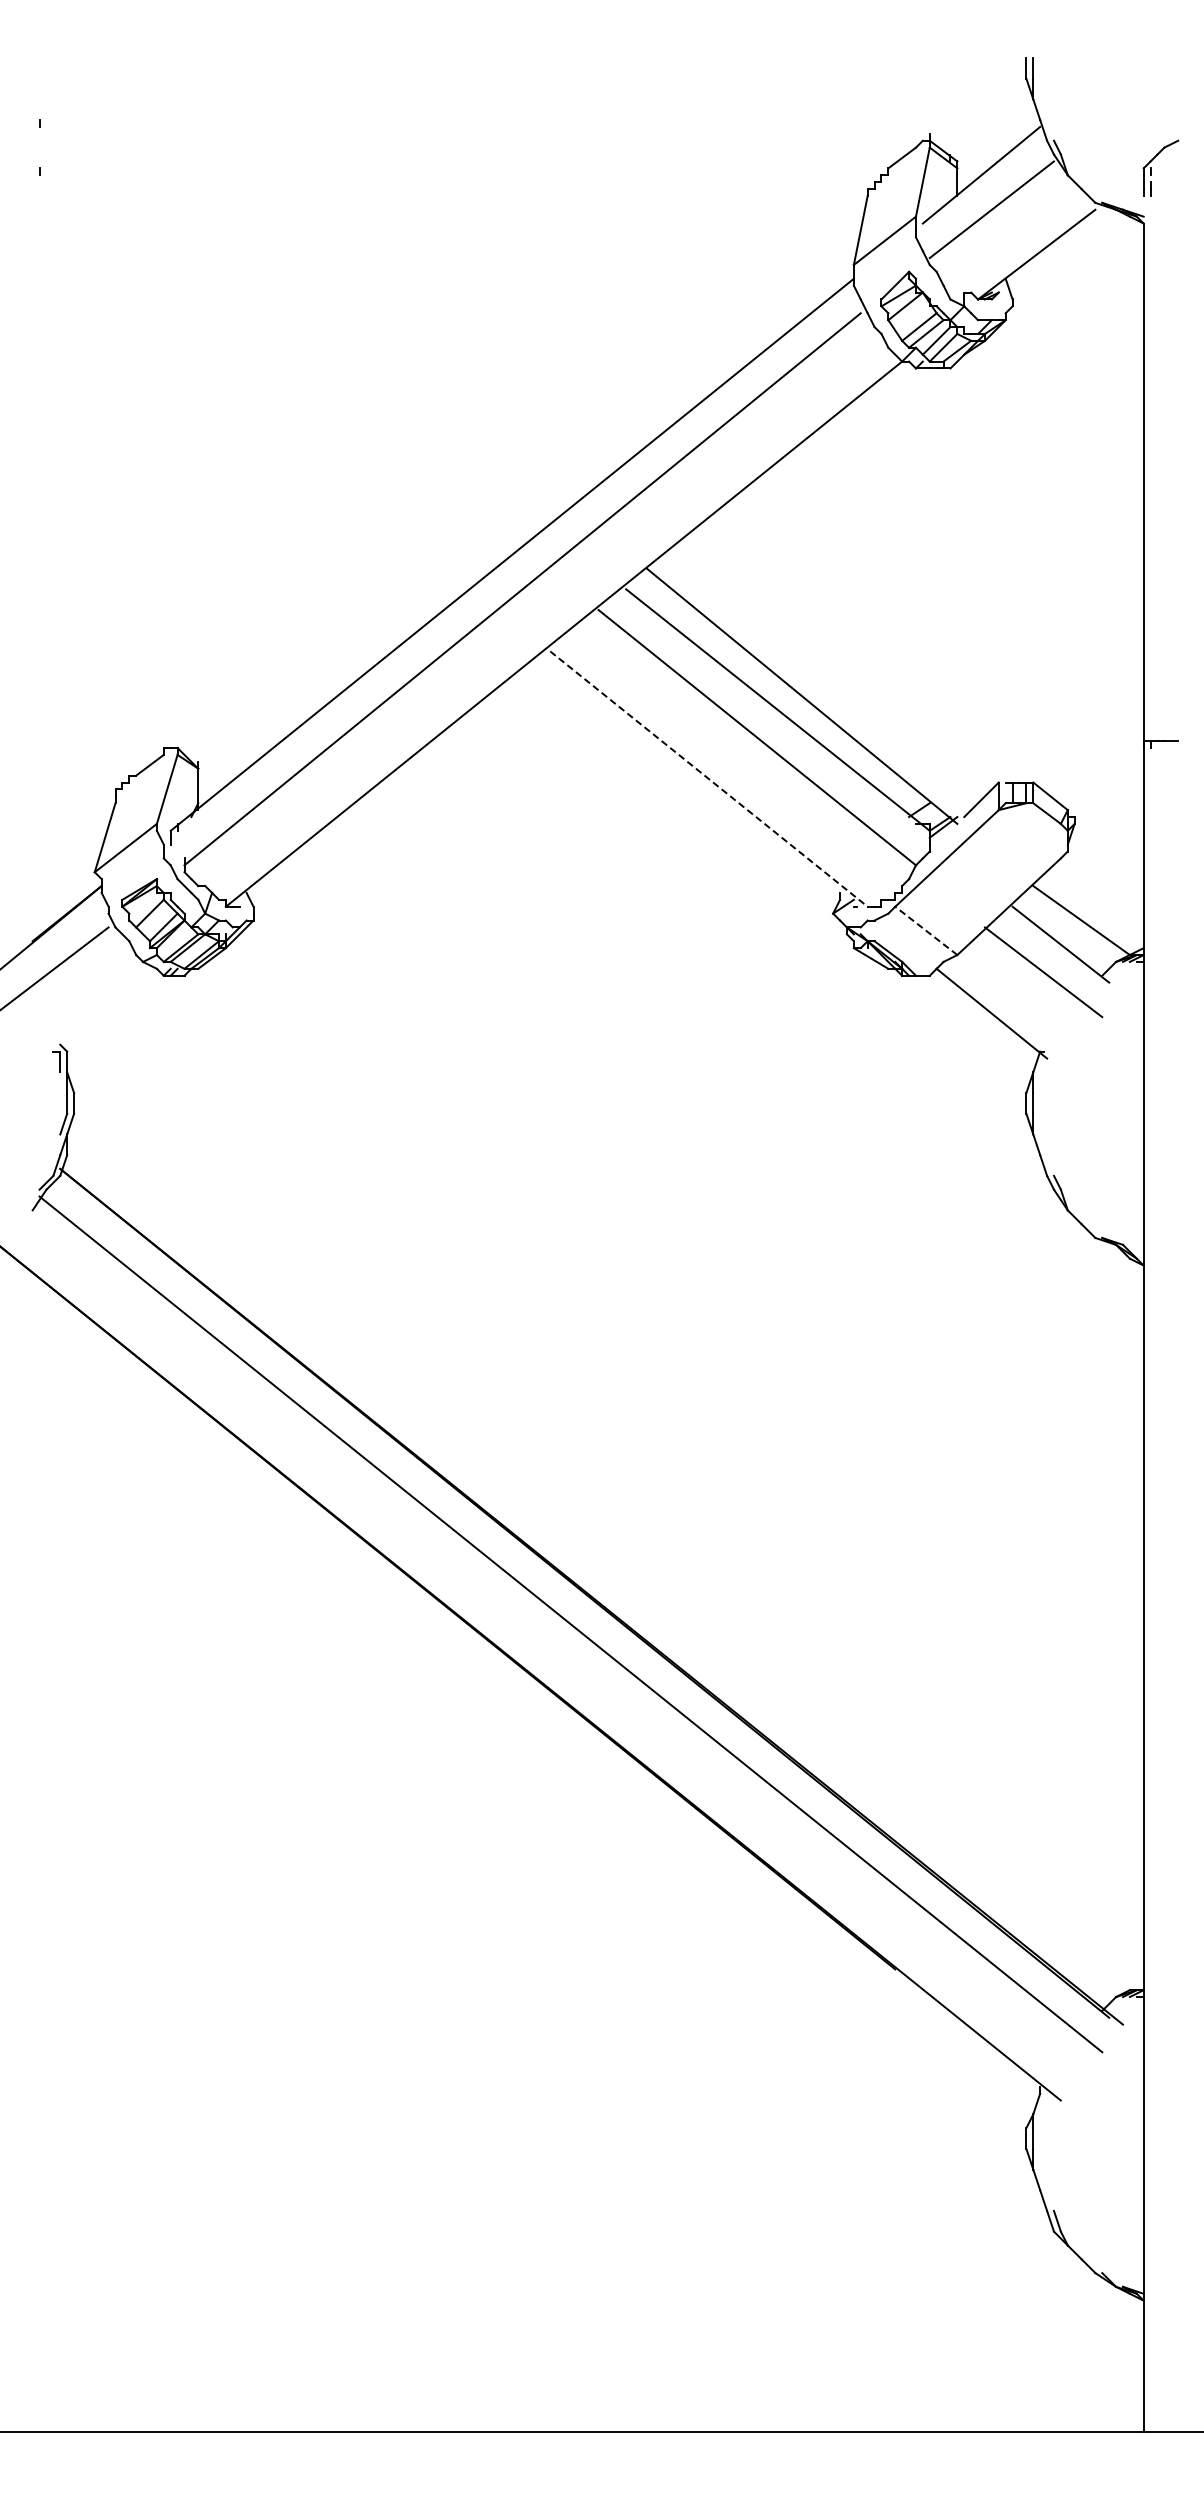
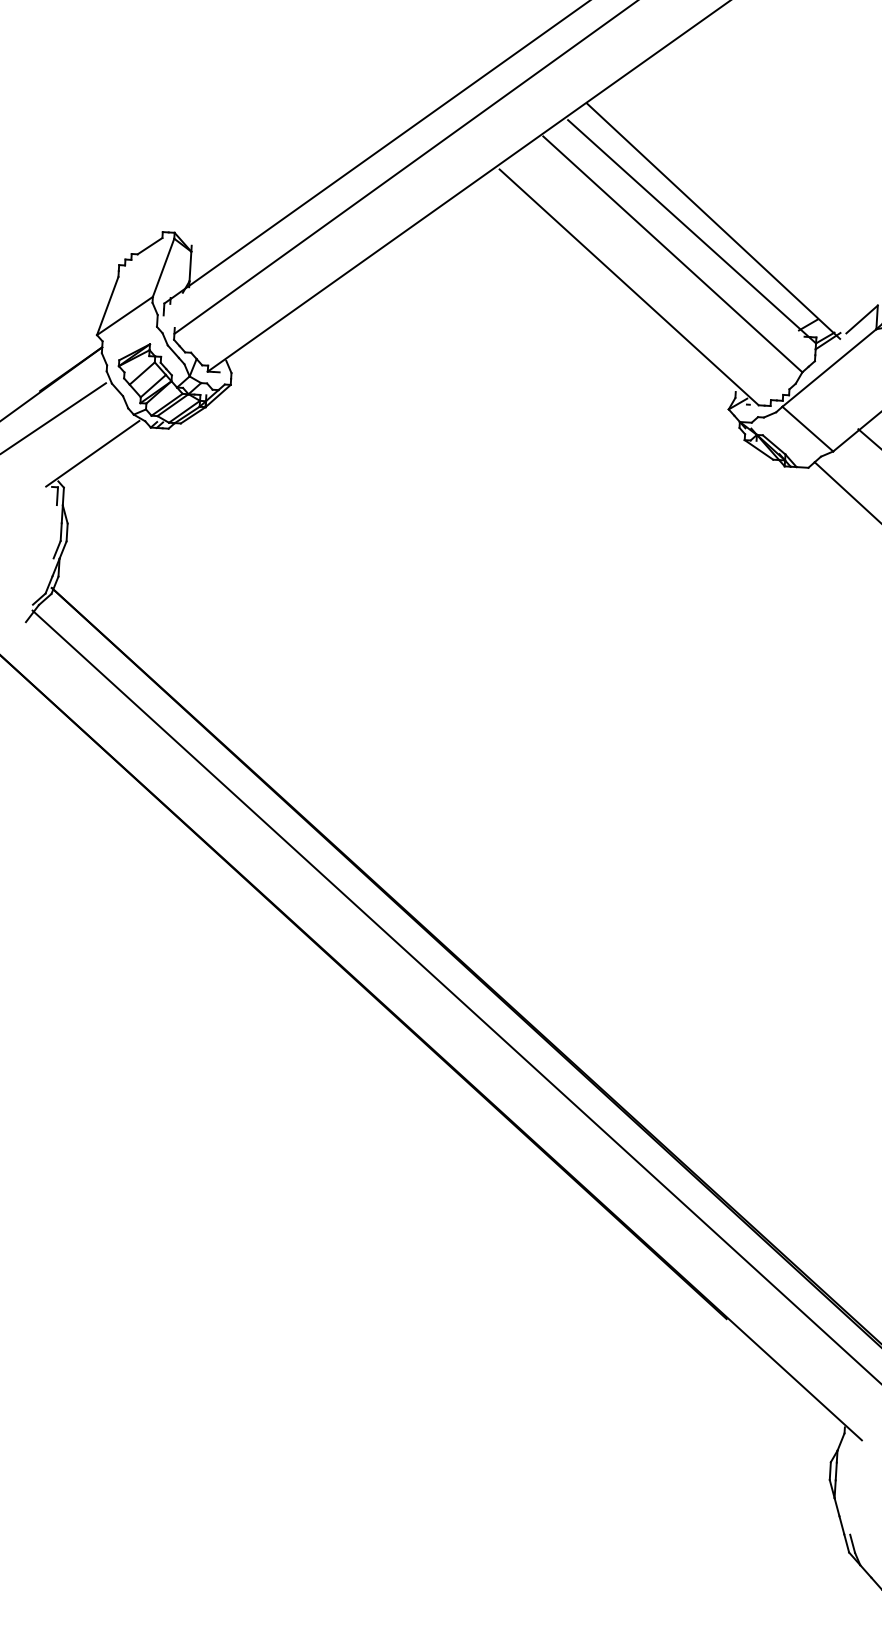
line: (708, 779) -> (628, 287), dashed -> solid
line: (925, 930) -> (807, 428), dashed -> solid
line: (98, 1009) -> (93, 453), added

